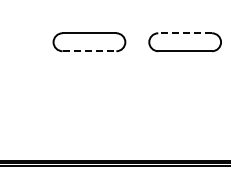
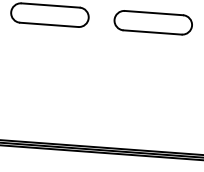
line: (185, 33) -> (154, 13), dashed -> solid
line: (89, 51) -> (49, 25), dashed -> solid

